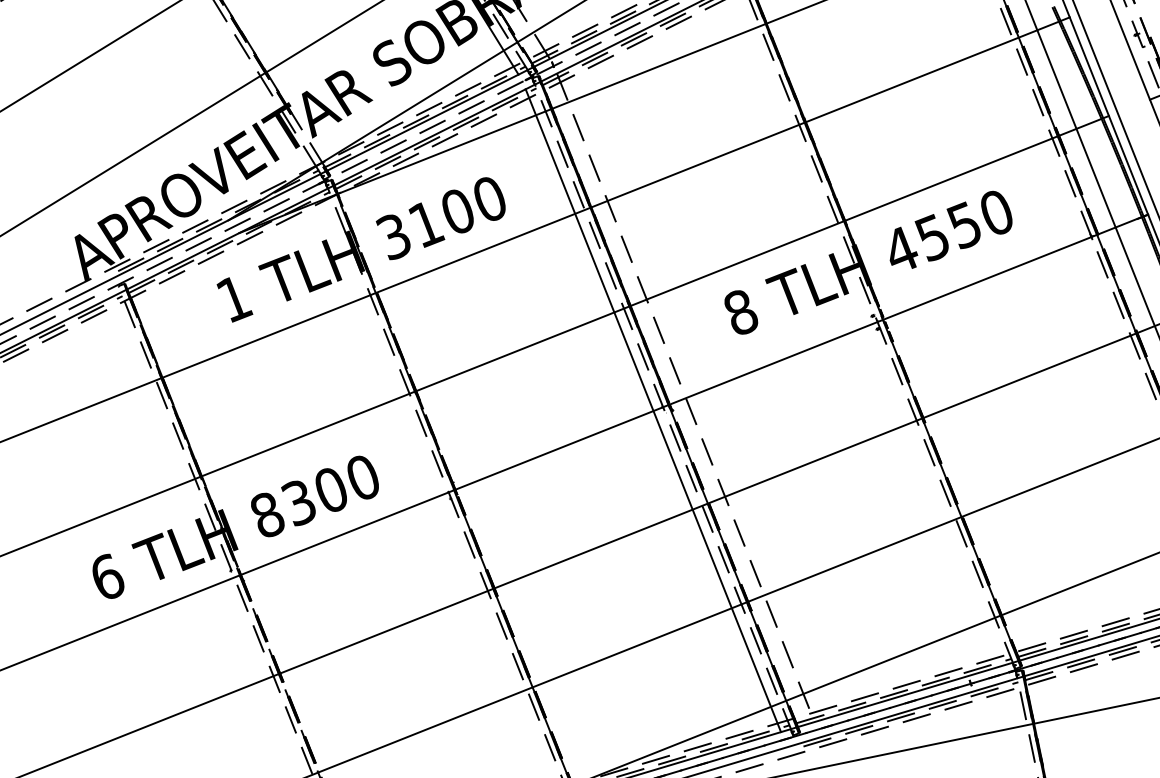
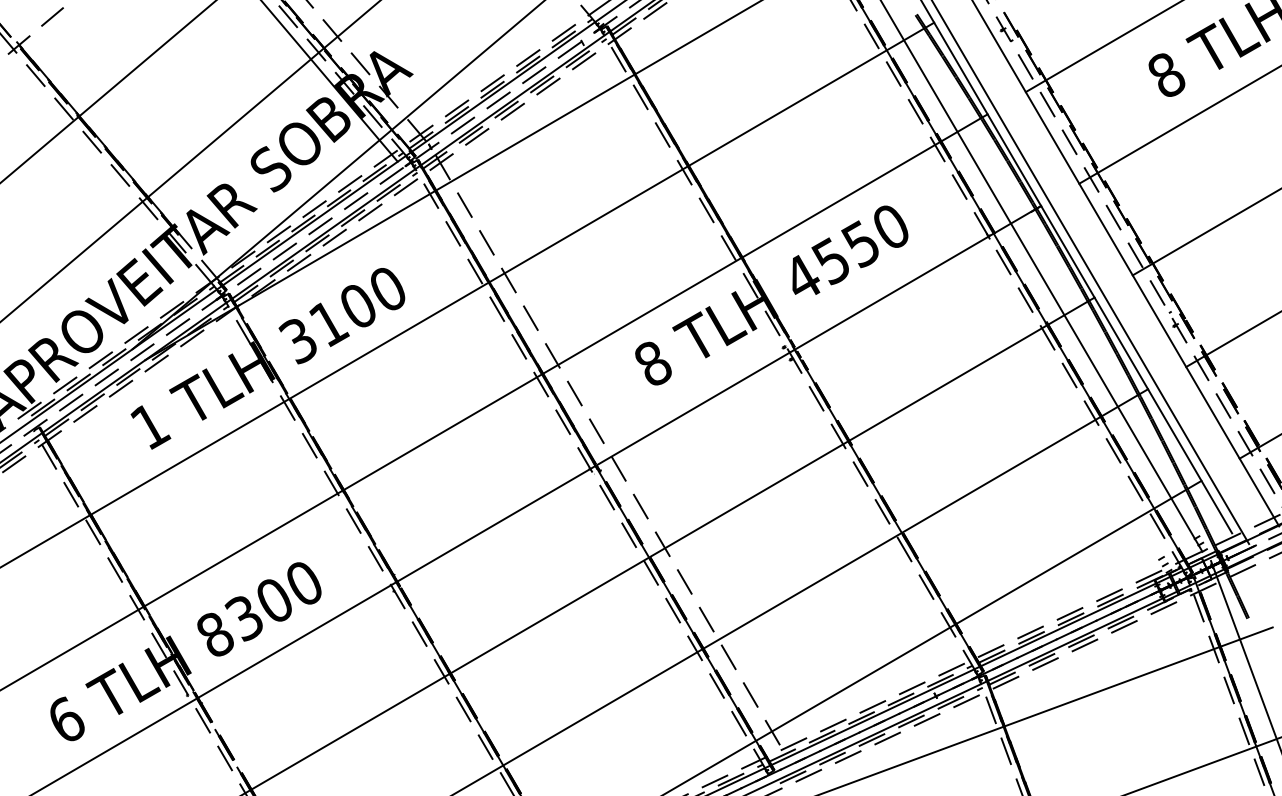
line: (652, 410) -> (580, 473), removed

